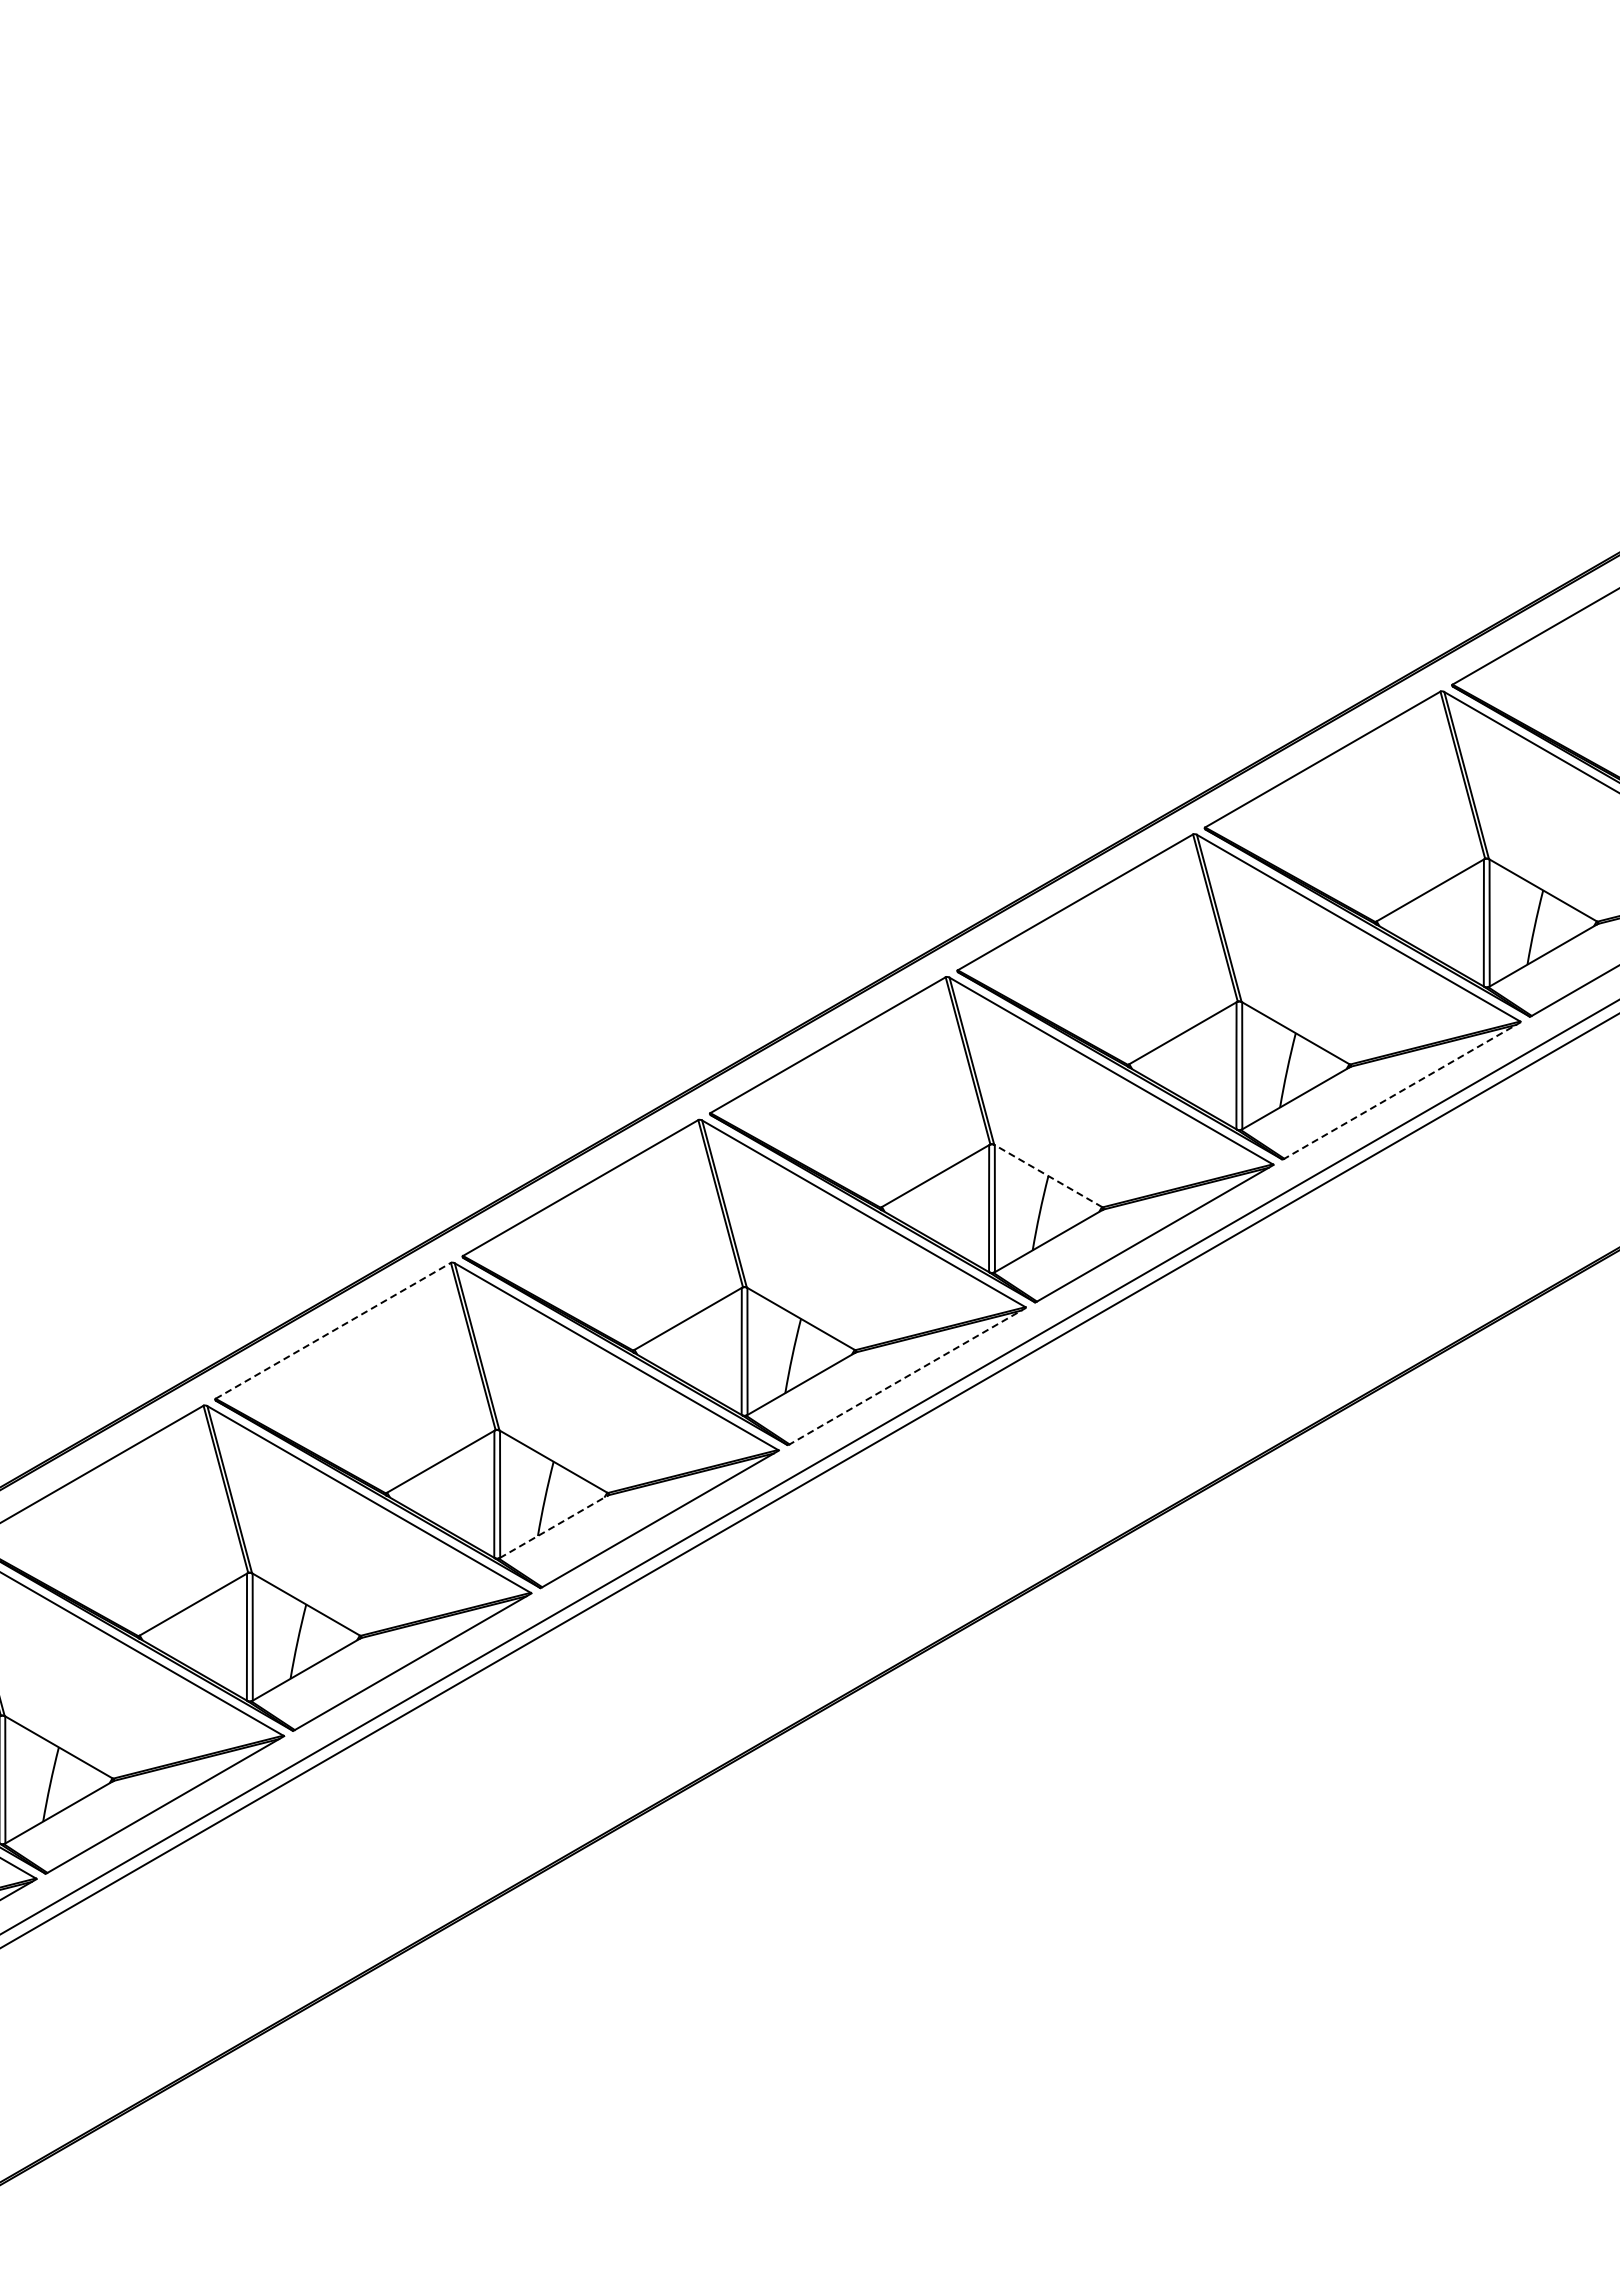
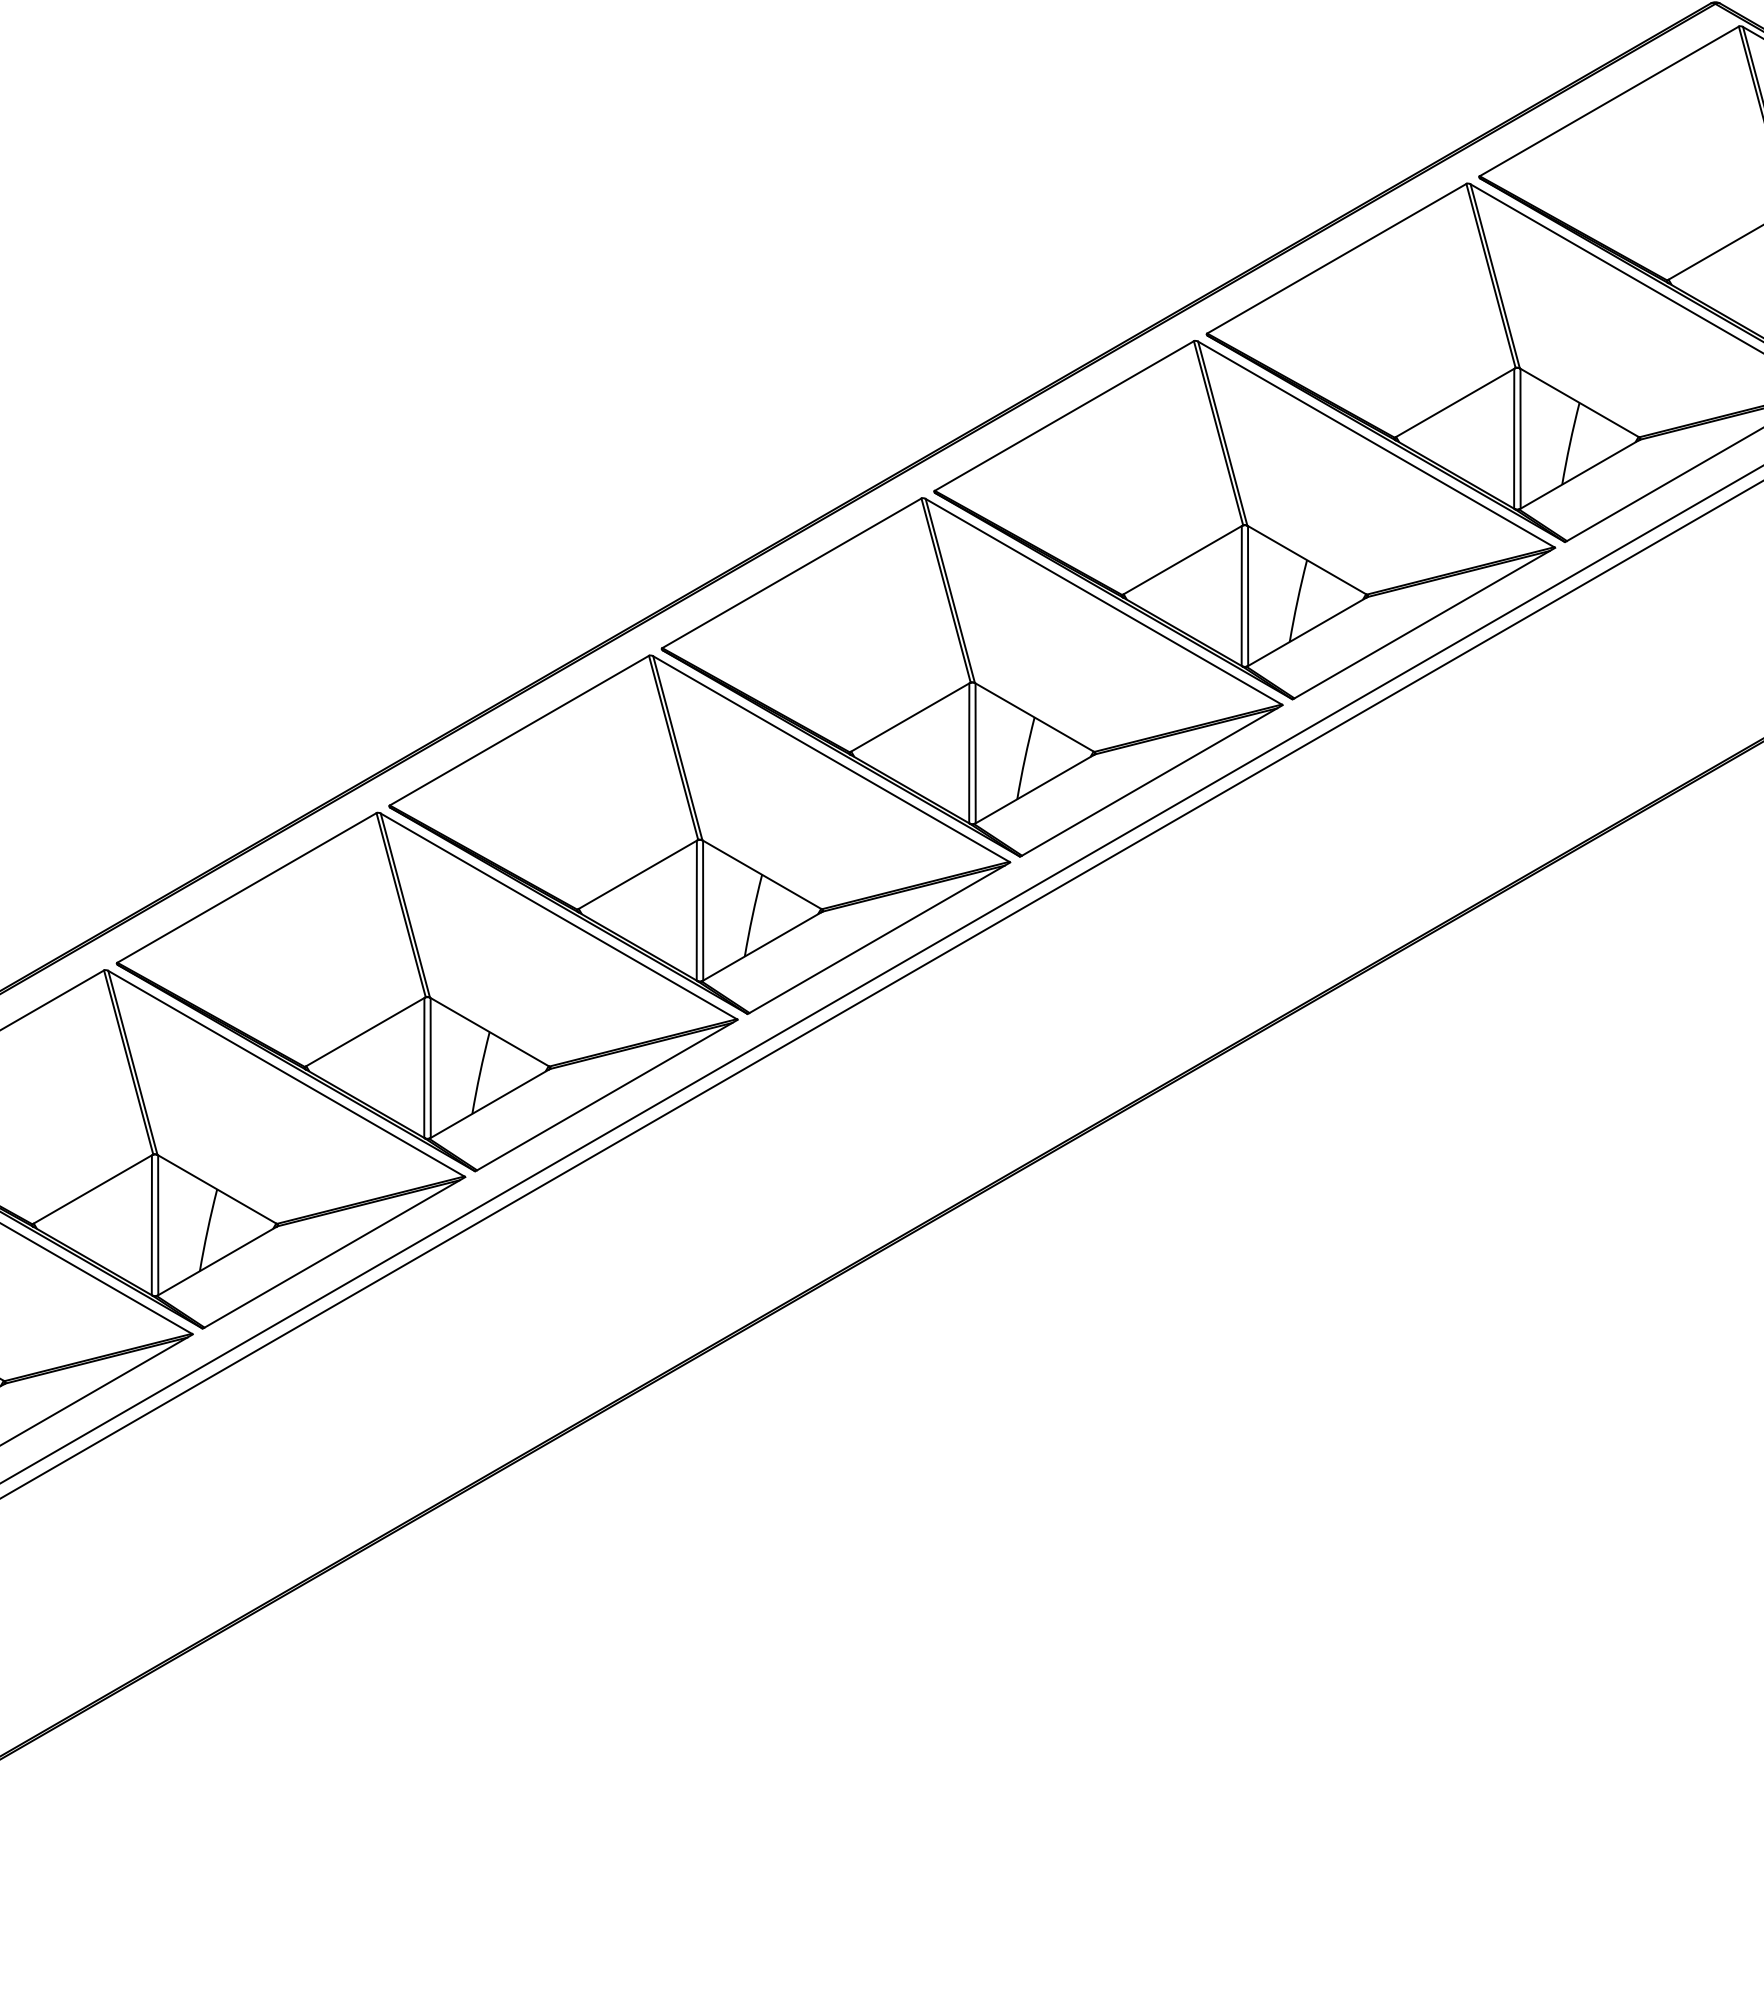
line: (1401, 1090) -> (1423, 623), dashed -> solid
line: (1048, 1175) -> (1034, 716), dashed -> solid
line: (333, 1330) -> (247, 887), dashed -> solid
line: (907, 1376) -> (879, 938), dashed -> solid
line: (554, 1526) -> (490, 1103), dashed -> solid

